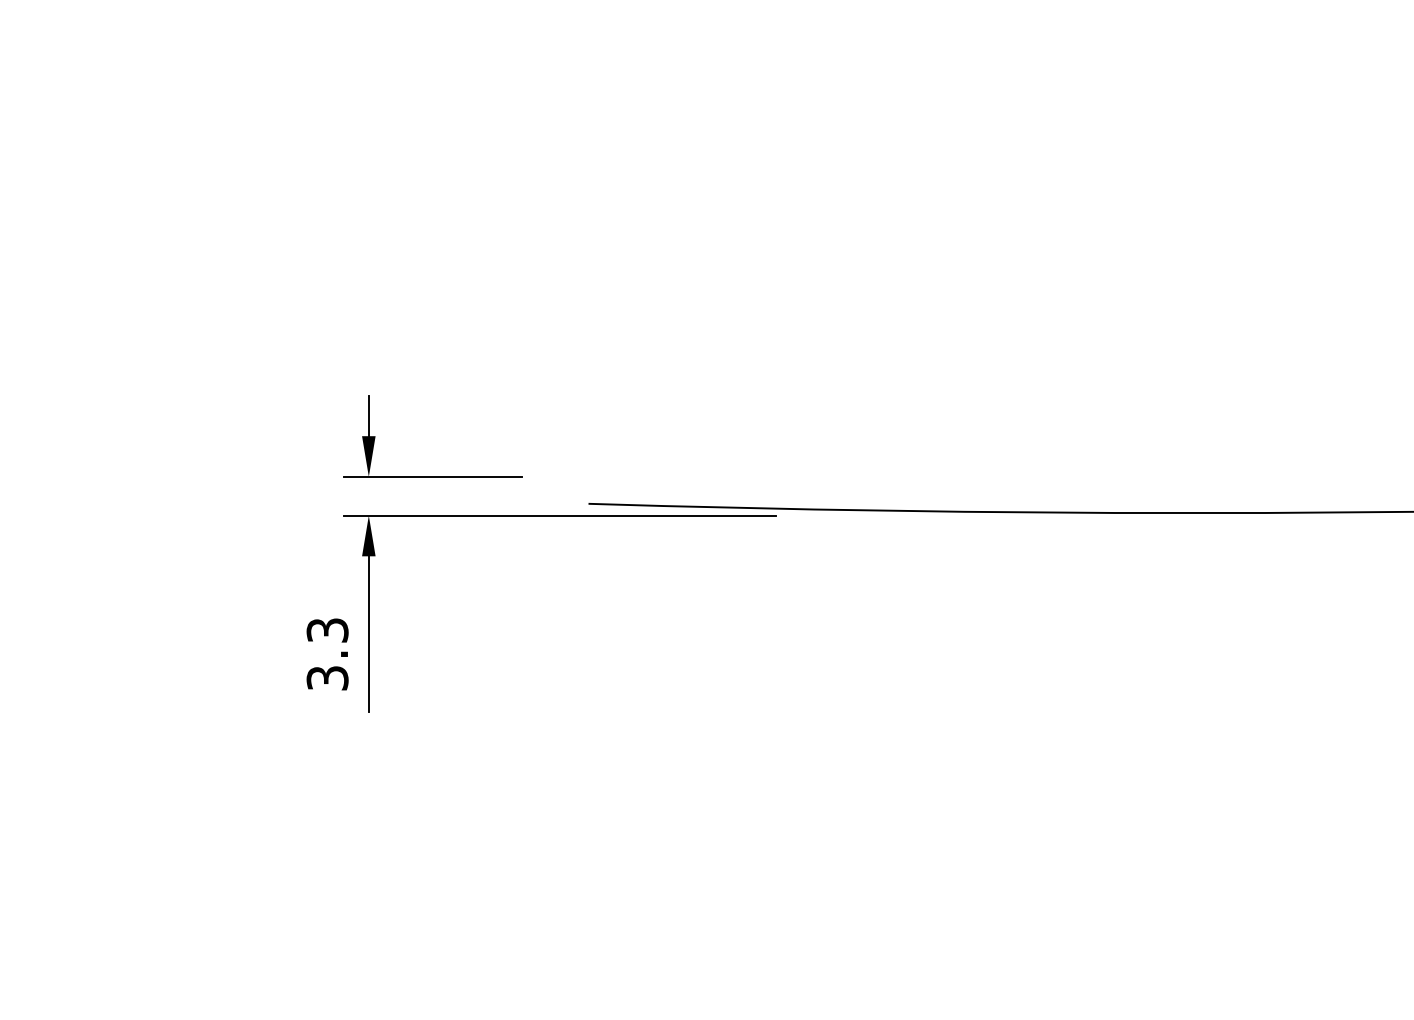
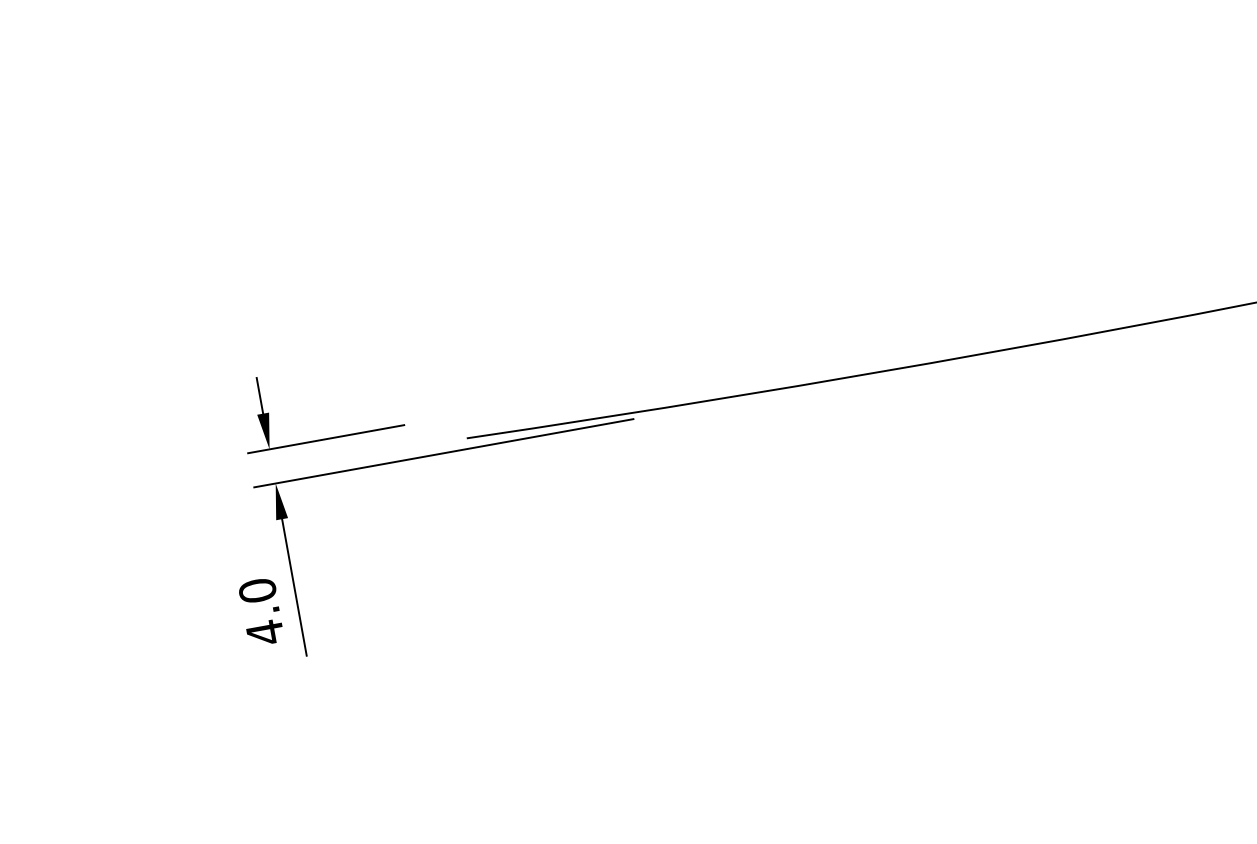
text: (327, 654) -> (261, 611), 3.3 -> 4.0

